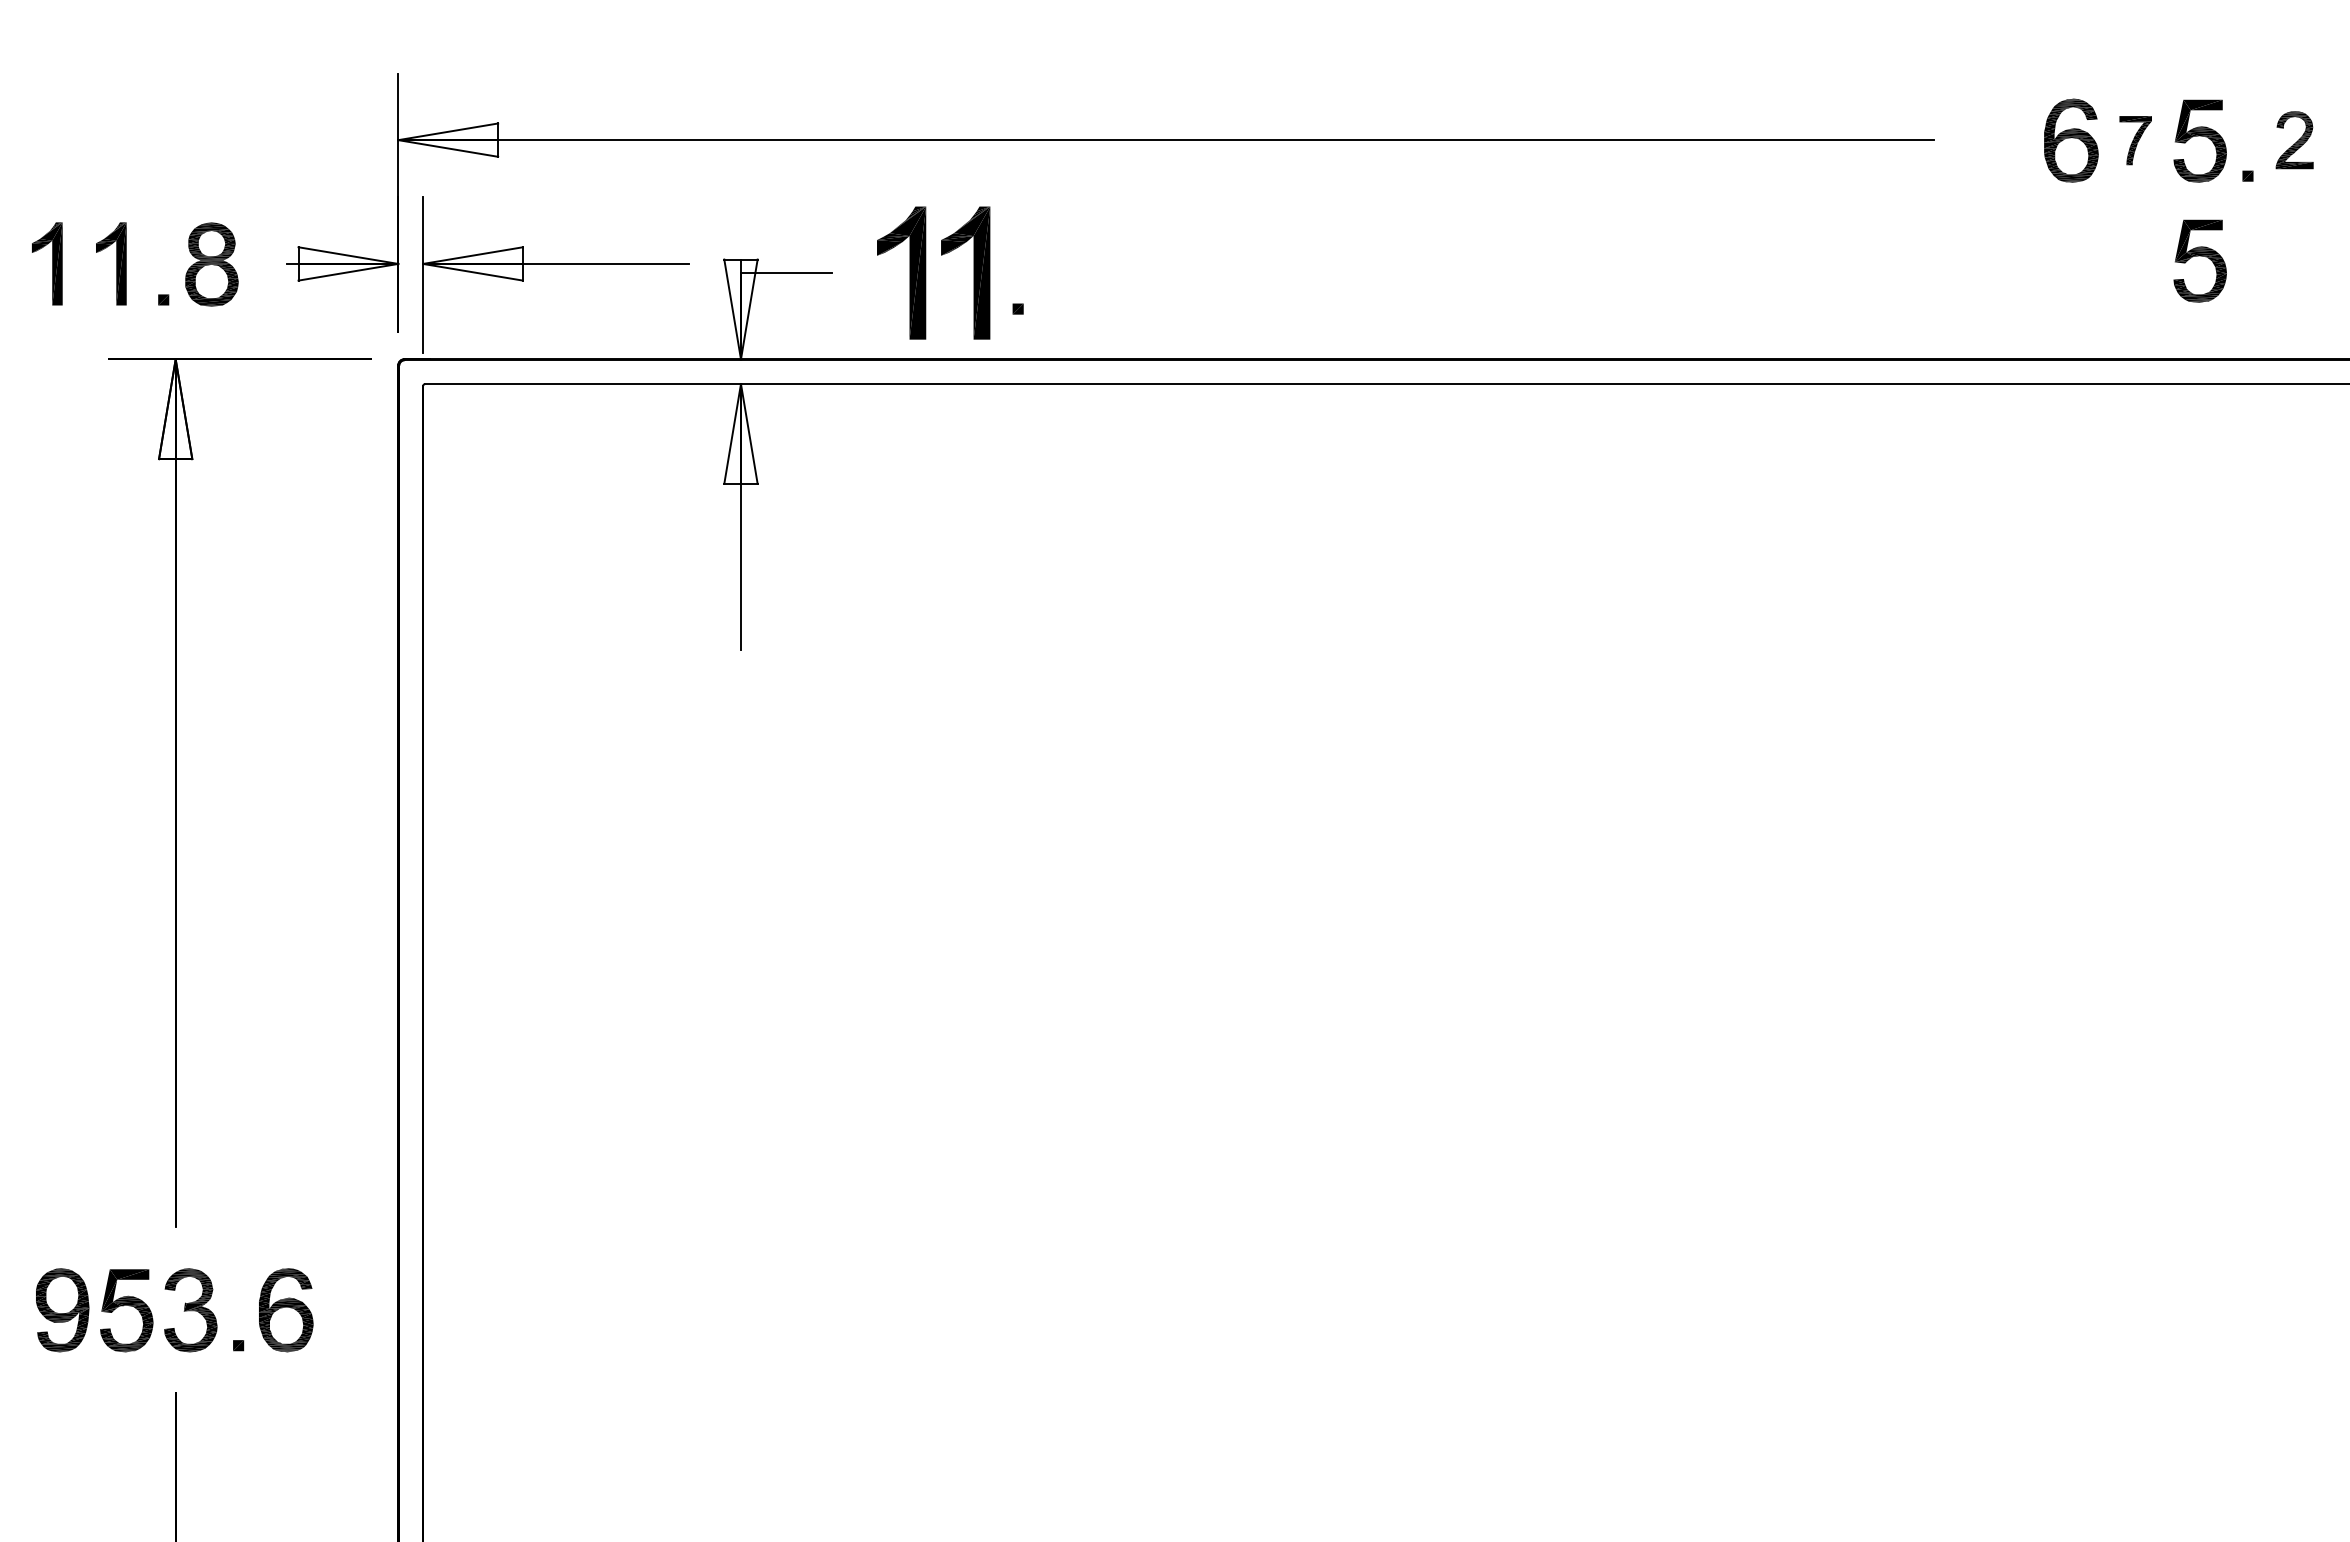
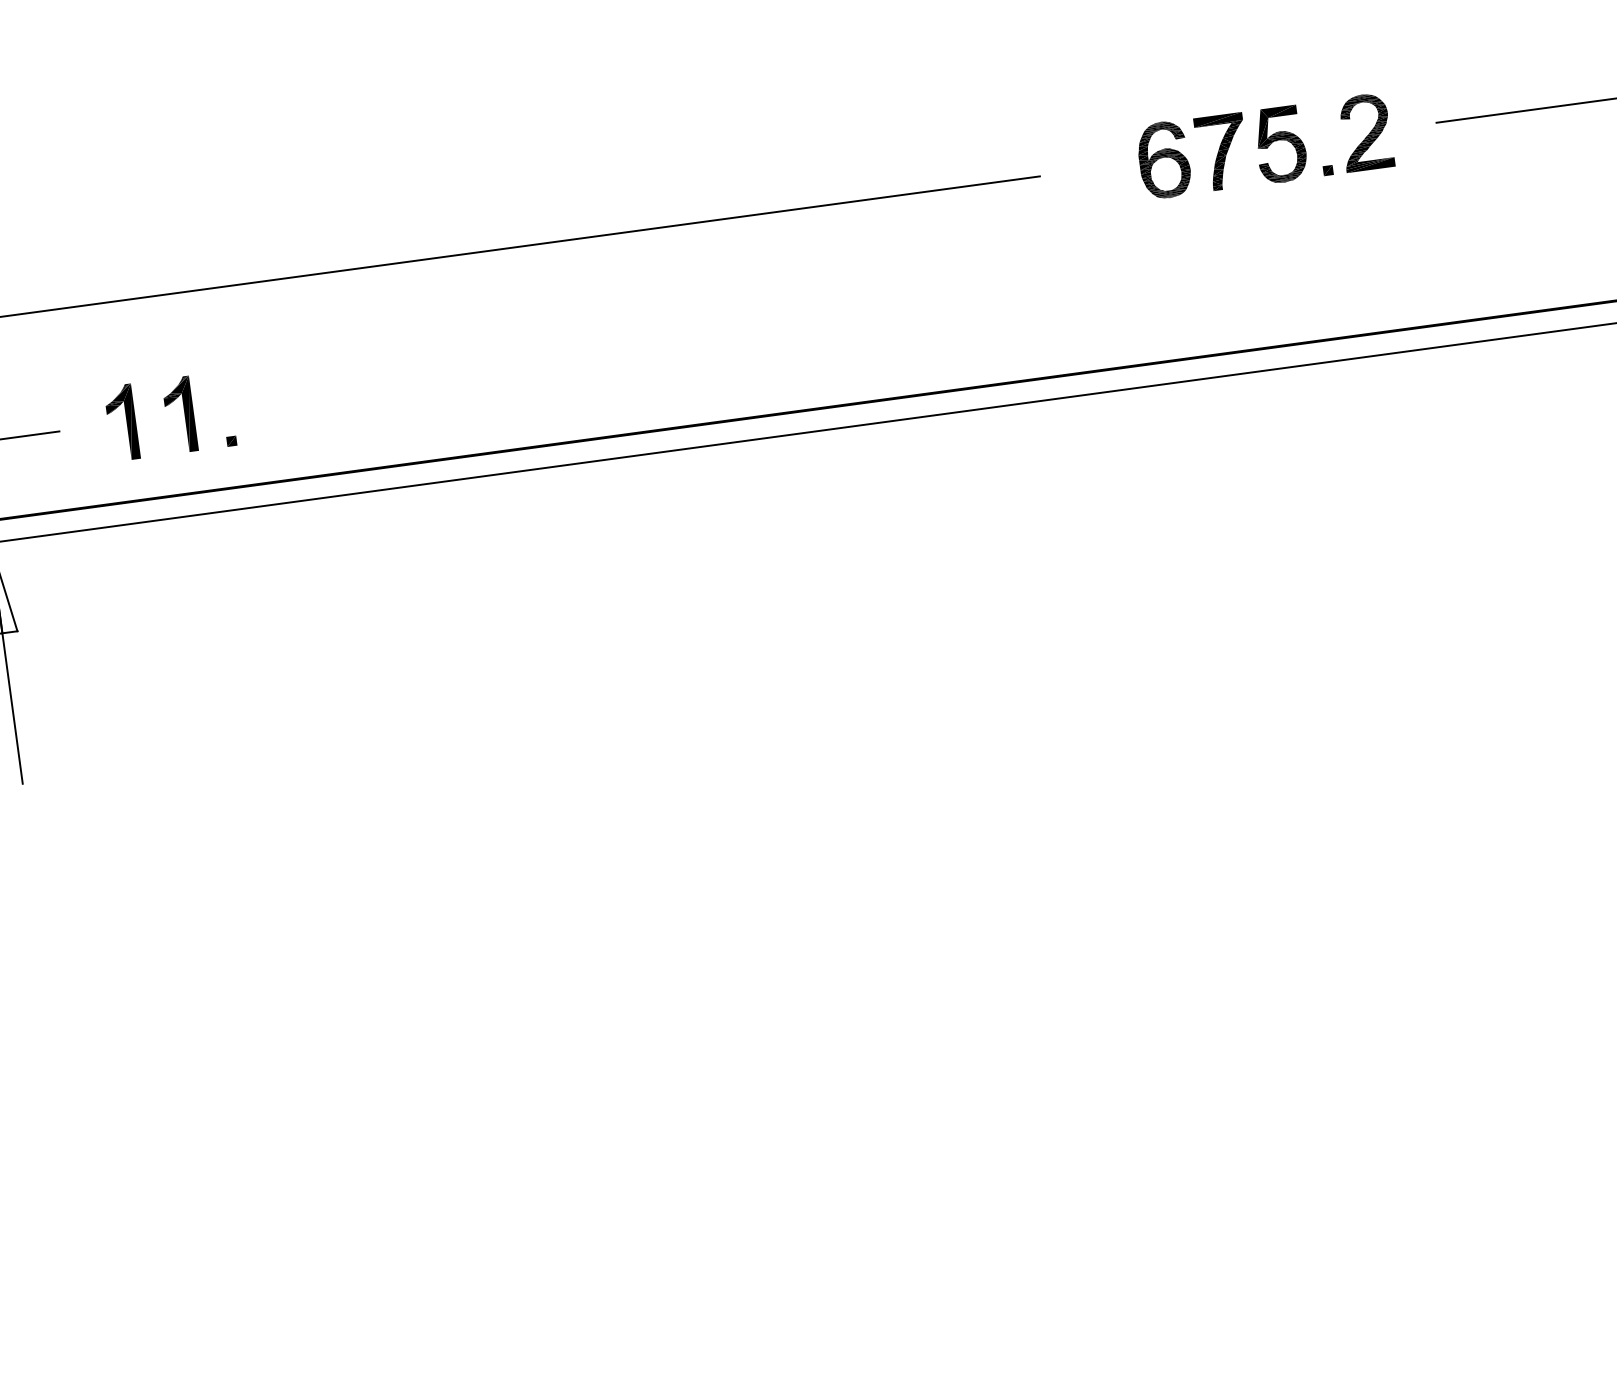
part: (2294, 139) -> (1365, 131), size x1.43
part: (2135, 140) -> (1222, 152), size x1.67
part: (2199, 260) -> (1294, 252), removed
part: (901, 272) -> (121, 422), size x0.62
part: (965, 272) -> (179, 414), size x0.62

